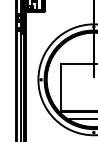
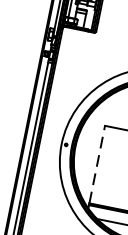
line: (61, 87) -> (97, 164), solid -> dashed

